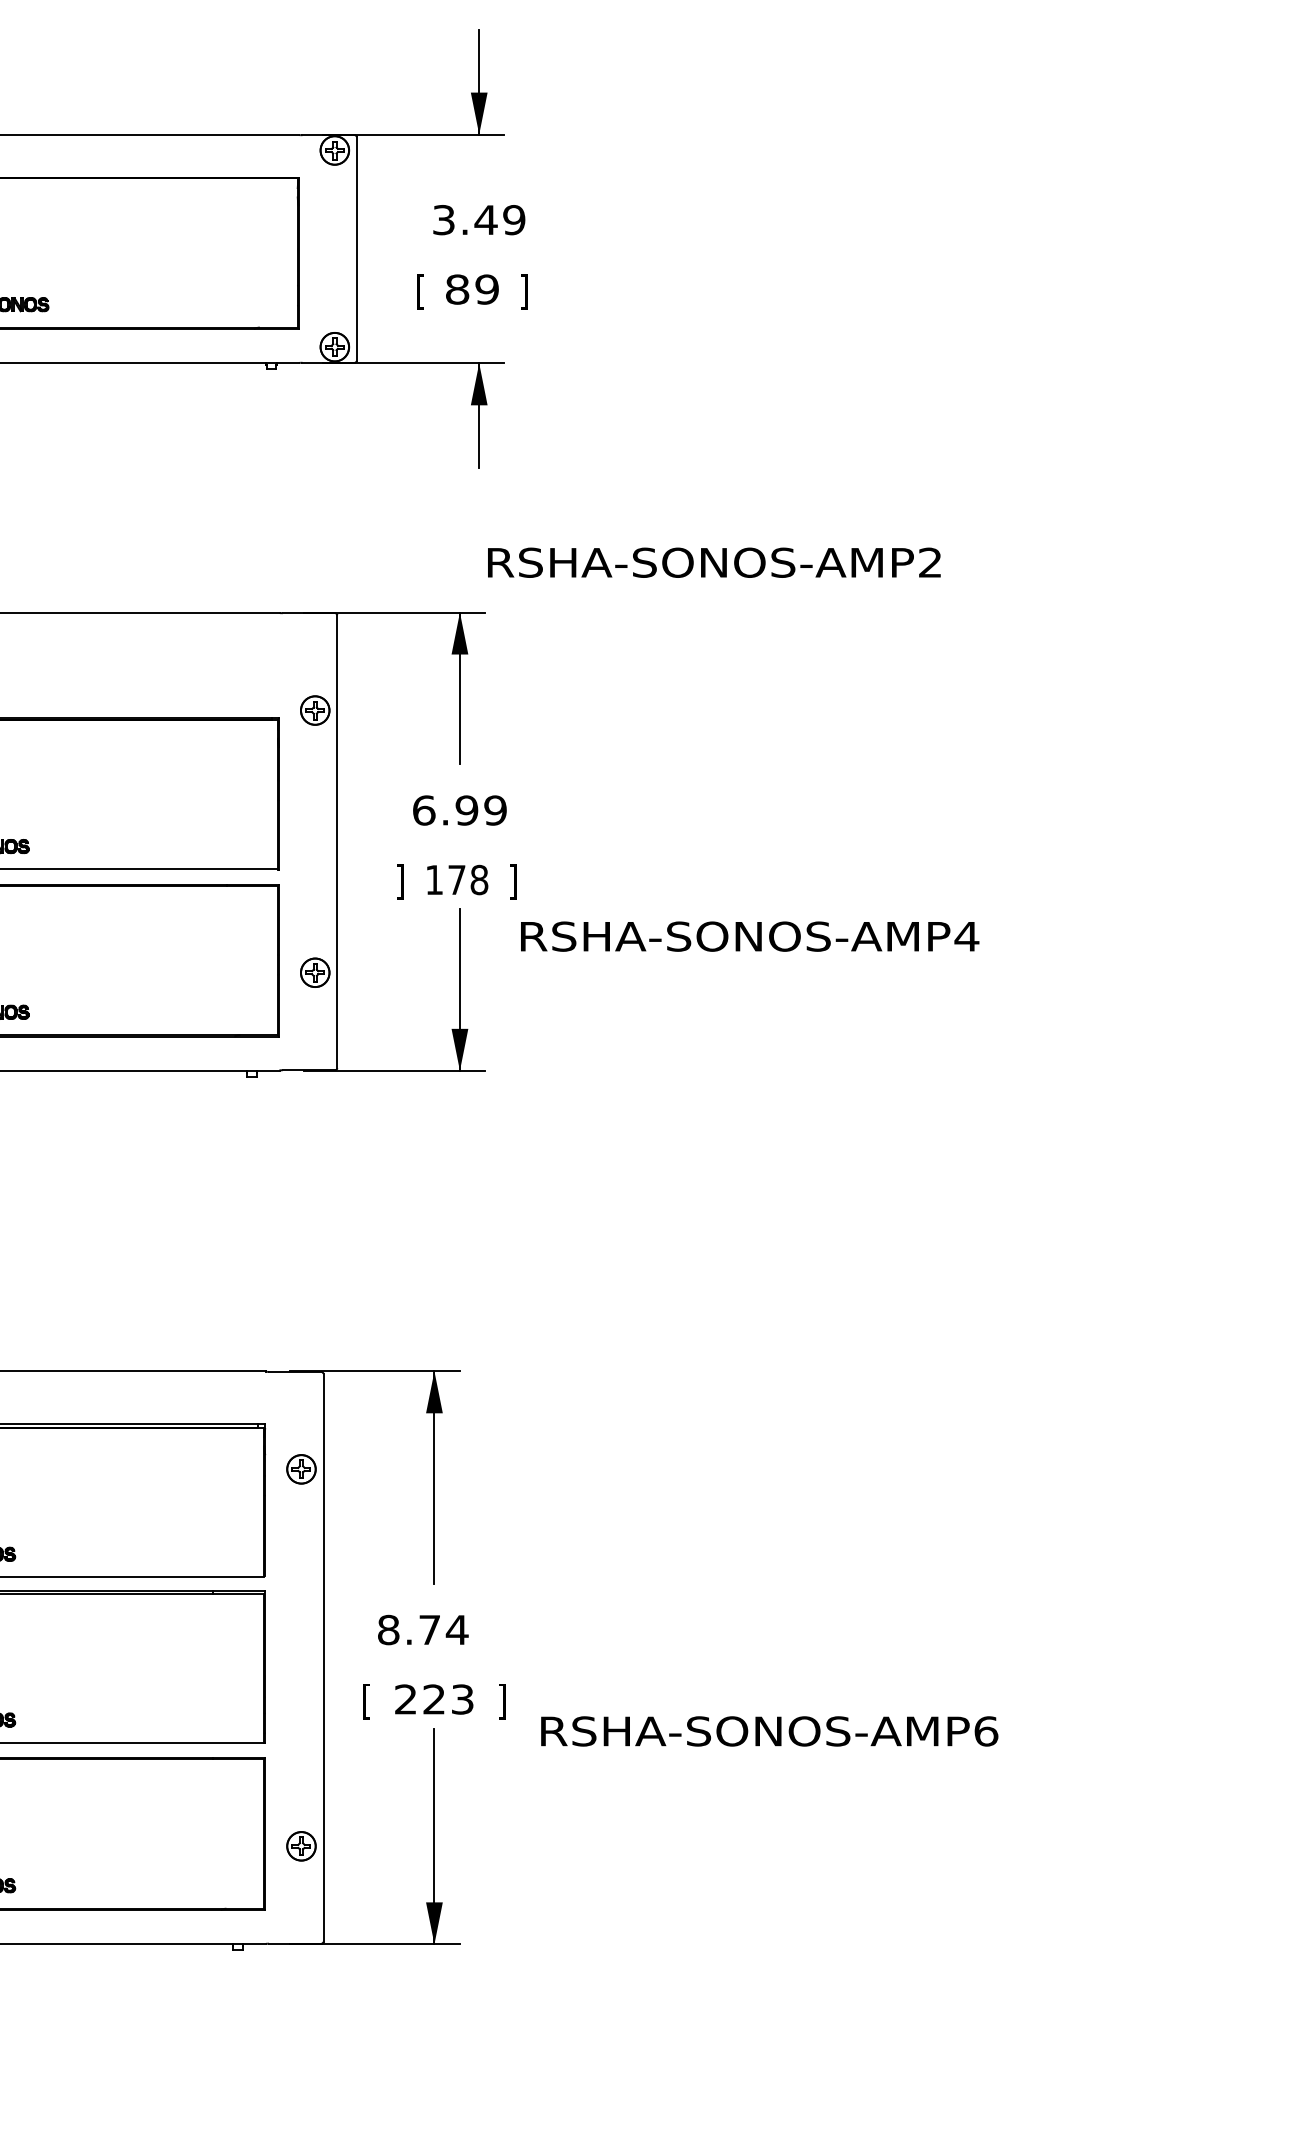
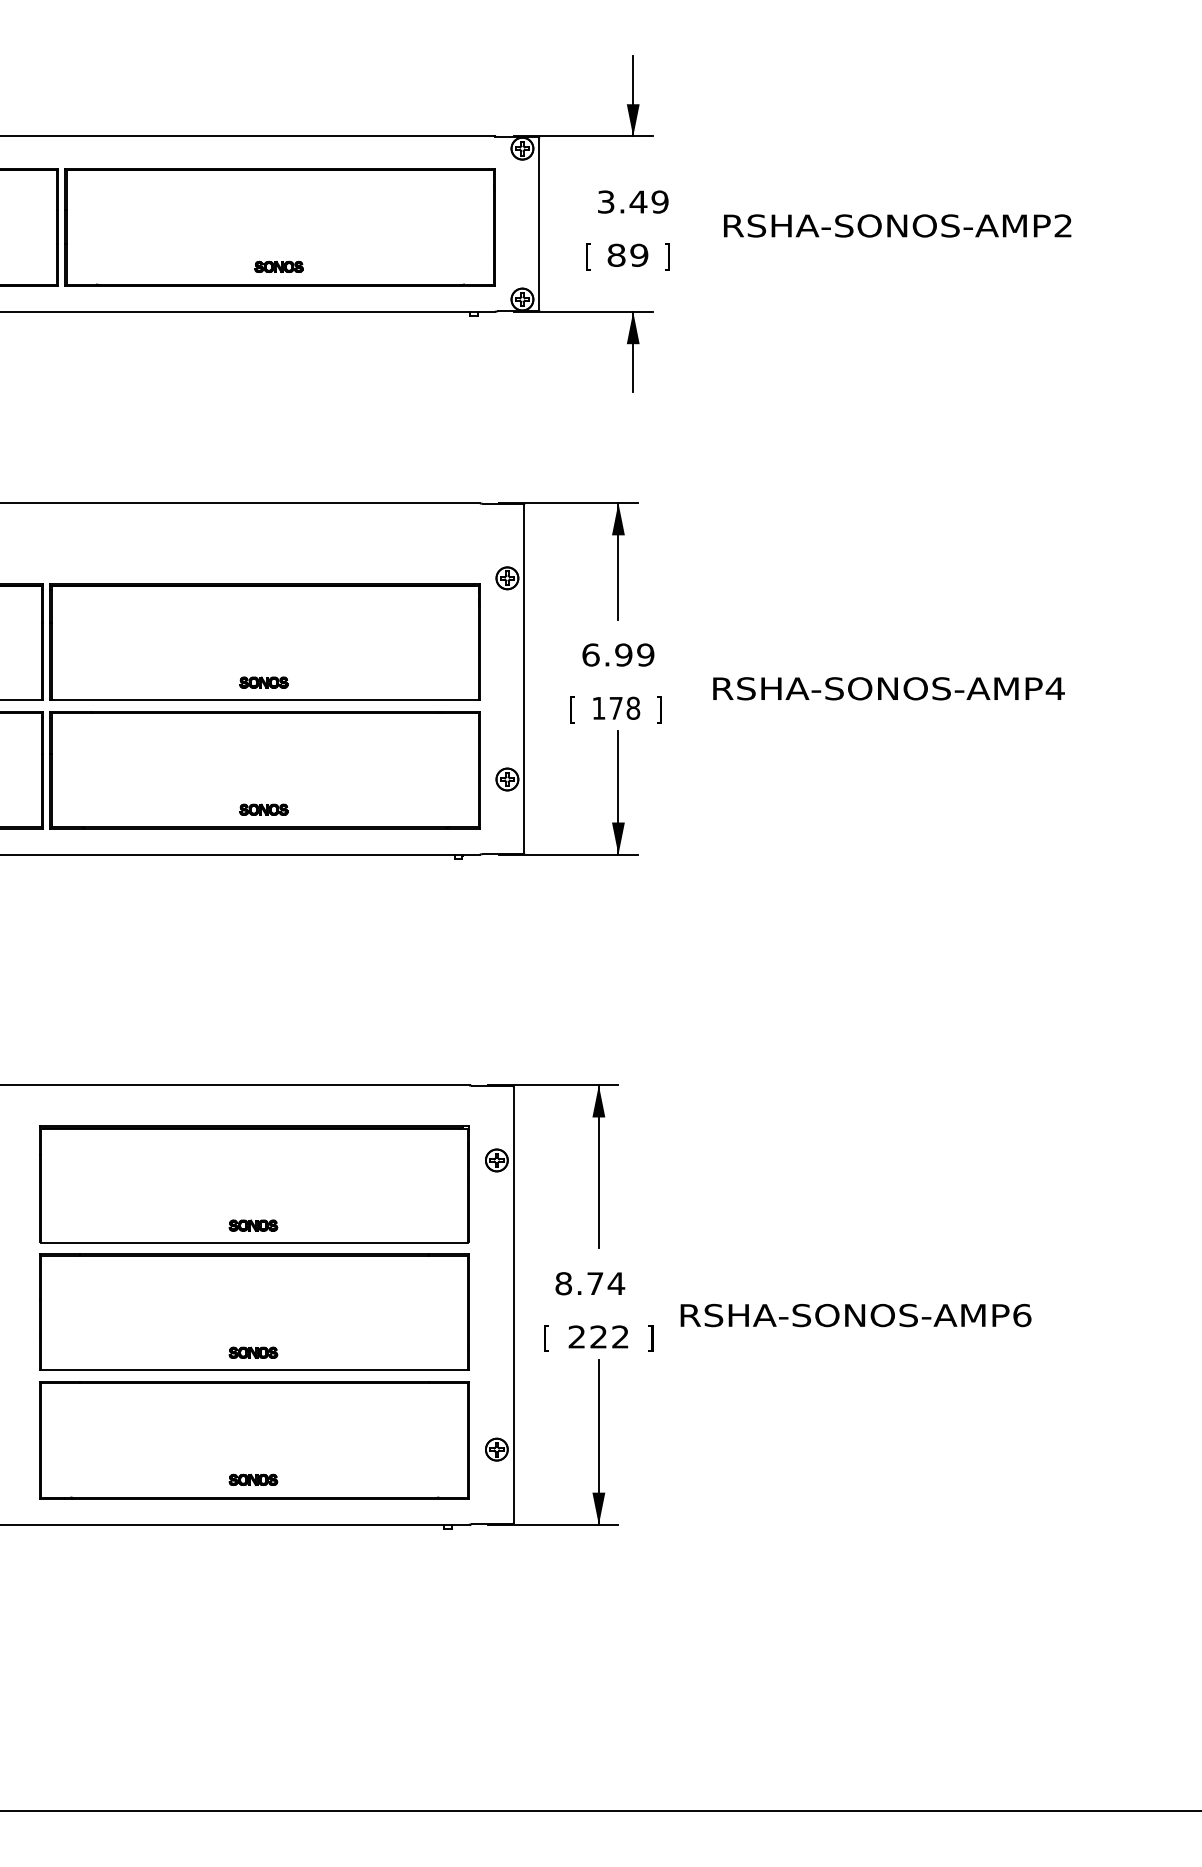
text: (714, 562) -> (897, 225), moved
text: (400, 881) -> (572, 709), ] -> [
text: (749, 936) -> (888, 688), moved
text: (462, 1698) -> (620, 1336), 223 -> 222
text: (768, 1731) -> (855, 1315), moved

